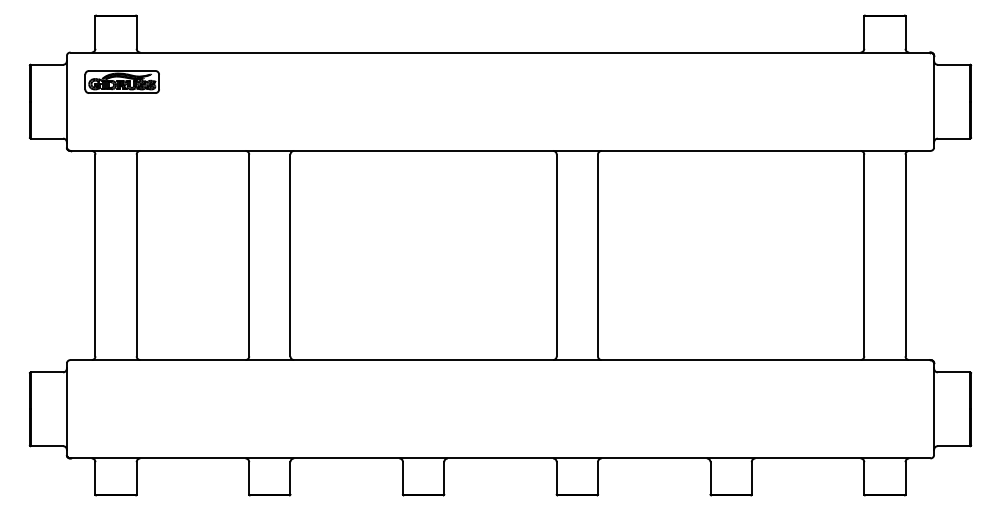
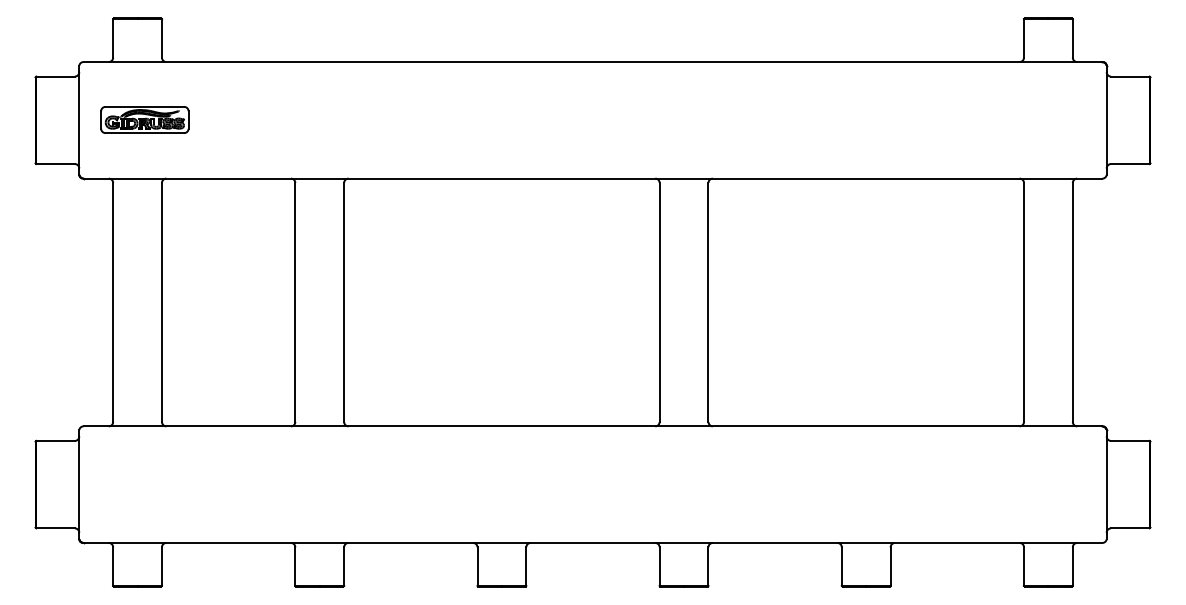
part: (121, 81) -> (144, 119), moved

